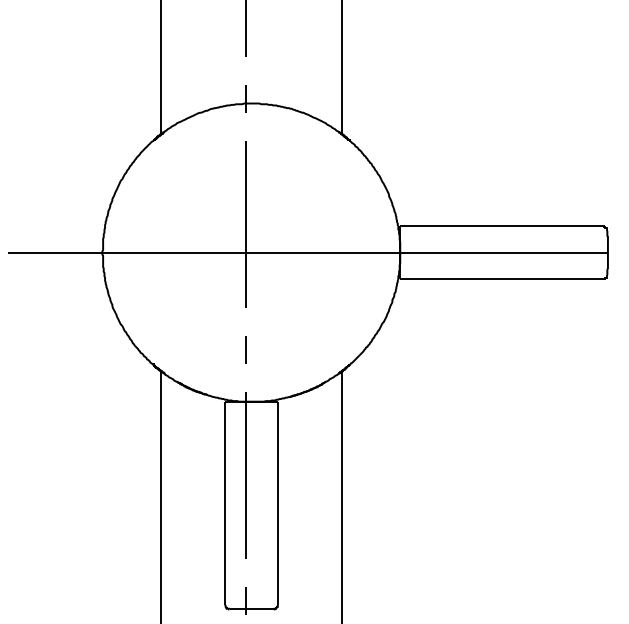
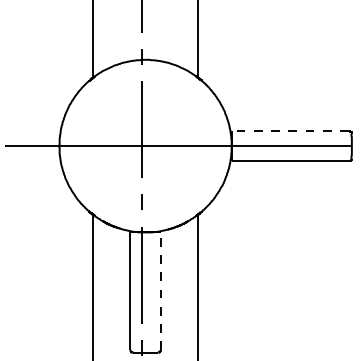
line: (501, 225) -> (290, 130), solid -> dashed
line: (277, 503) -> (160, 291), solid -> dashed

